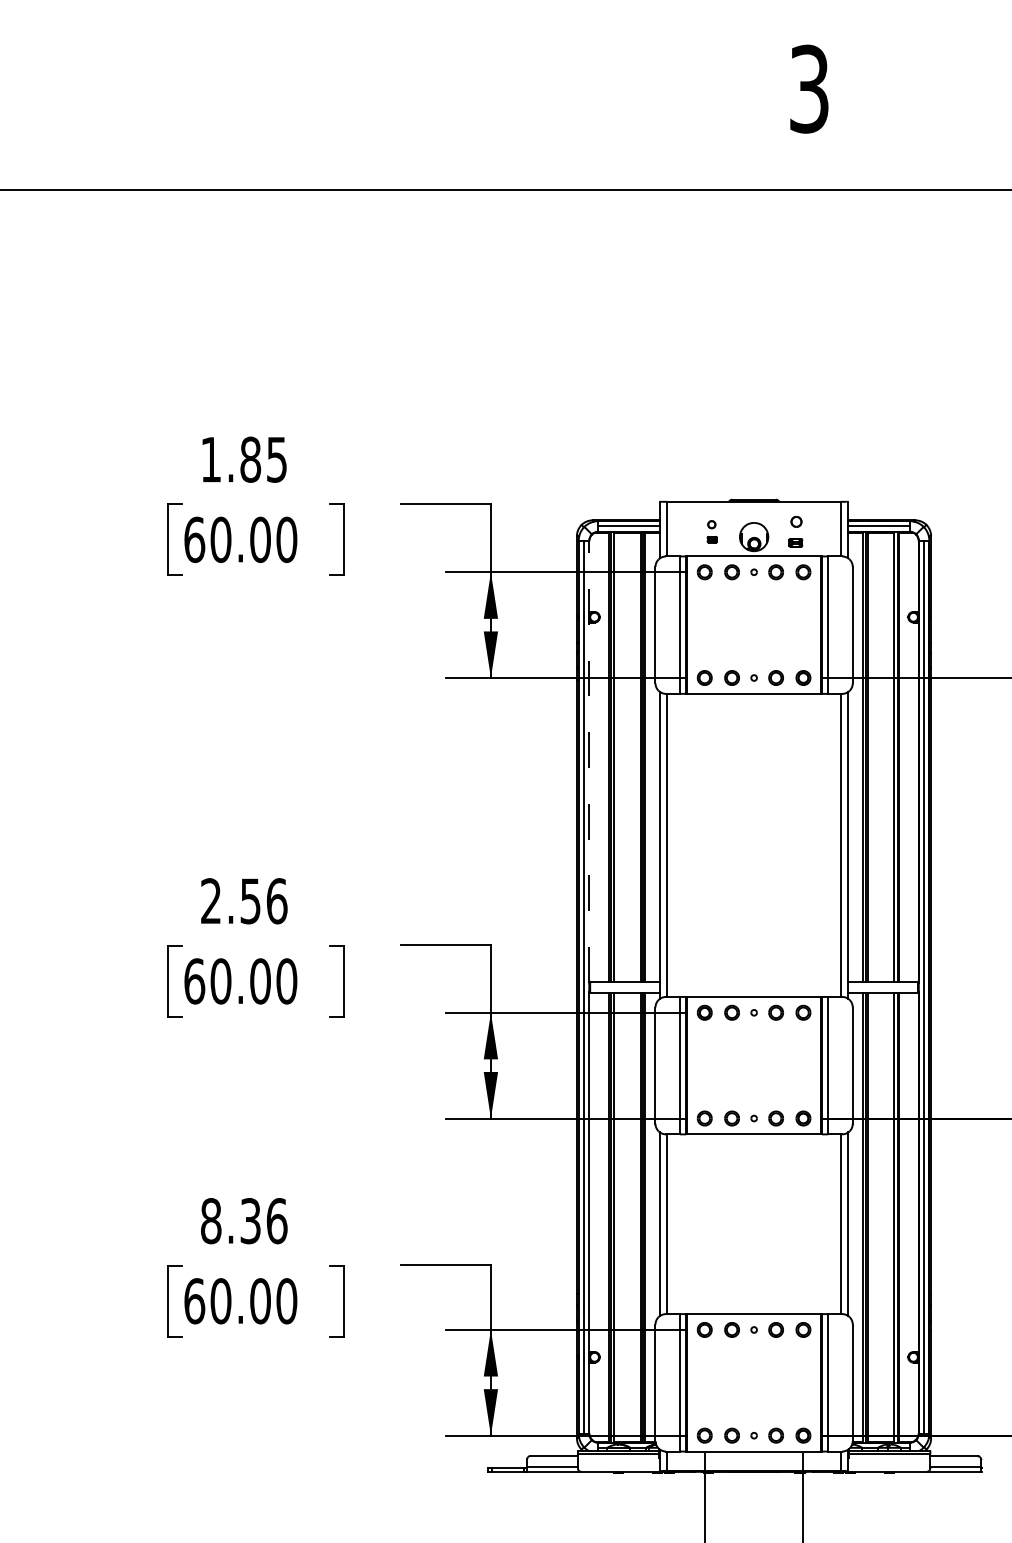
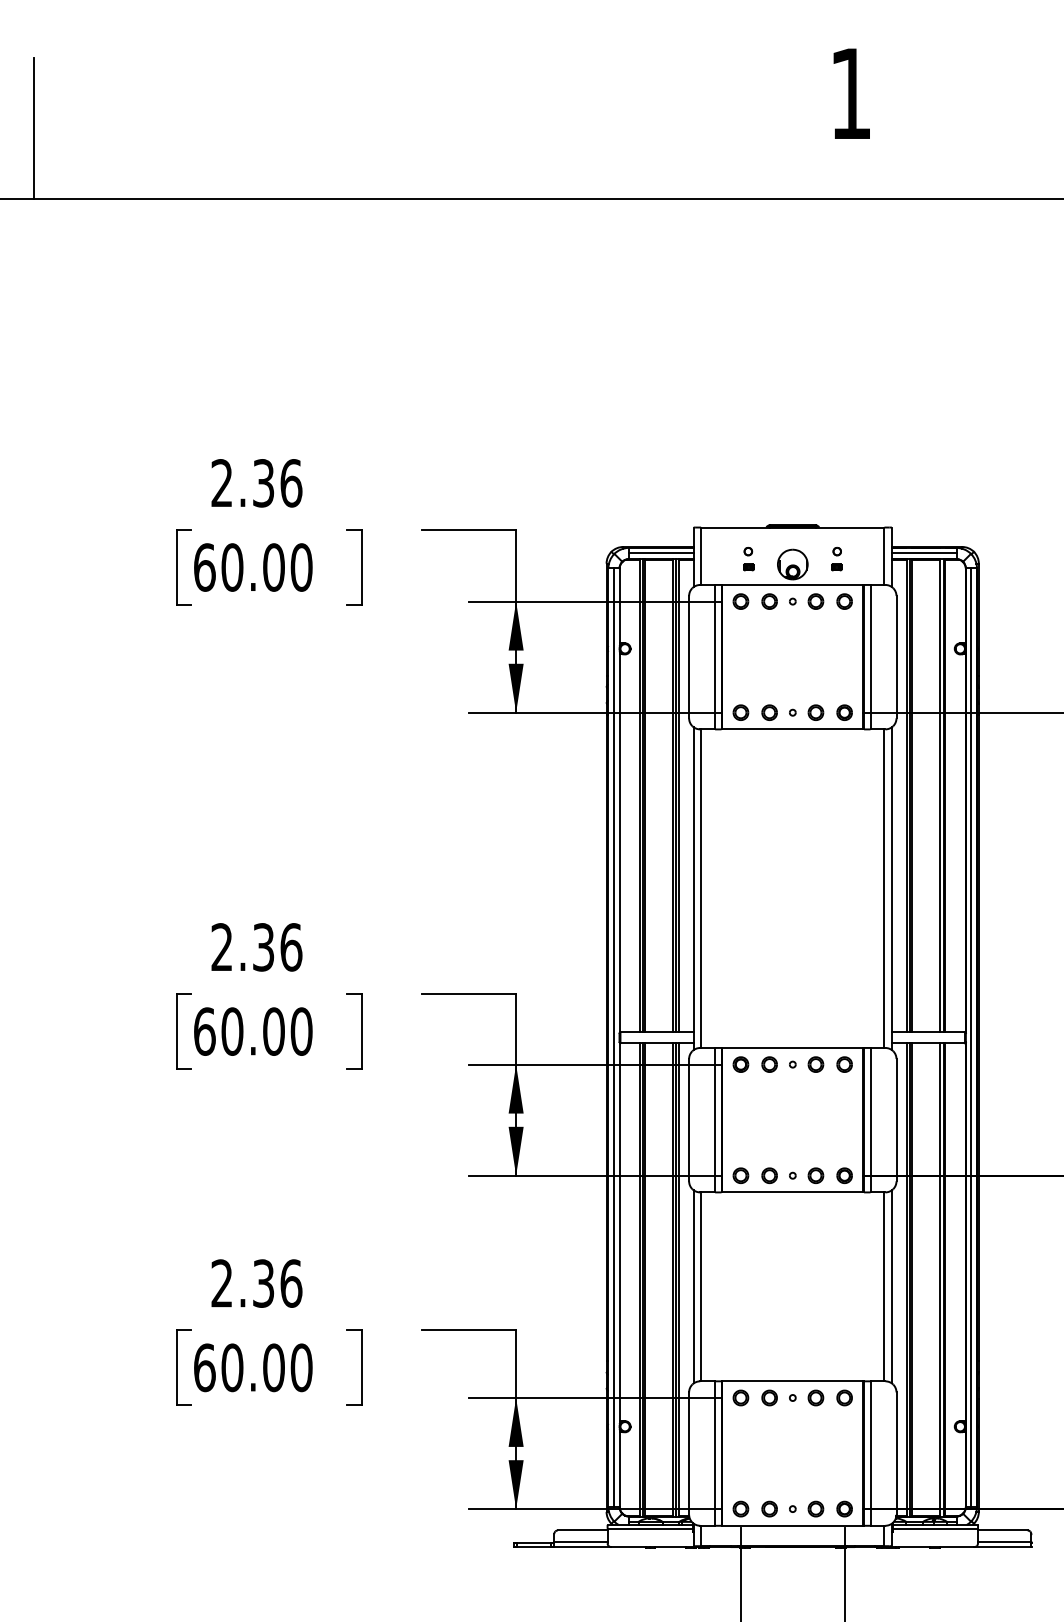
text: (809, 88) -> (850, 93), 3 -> 1
line: (32, 122) -> (34, 128), added
text: (243, 459) -> (256, 483), 1.85 -> 2.36
part: (795, 531) -> (836, 558), size x0.71
line: (589, 761) -> (619, 800), dashed -> solid
text: (250, 901) -> (263, 947), 2.56 -> 2.36
text: (211, 1221) -> (222, 1283), 8.36 -> 2.36

